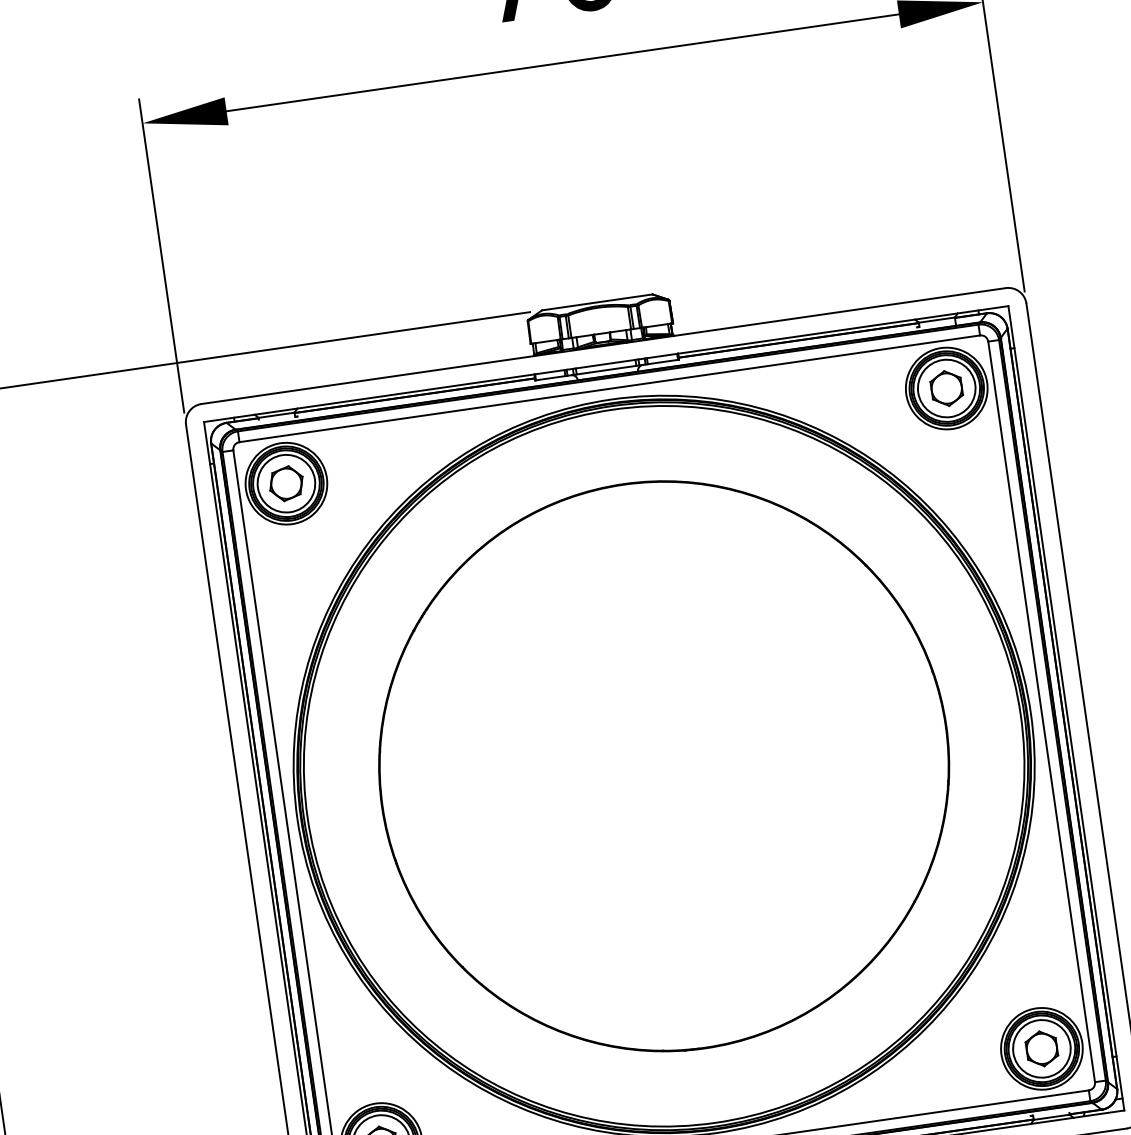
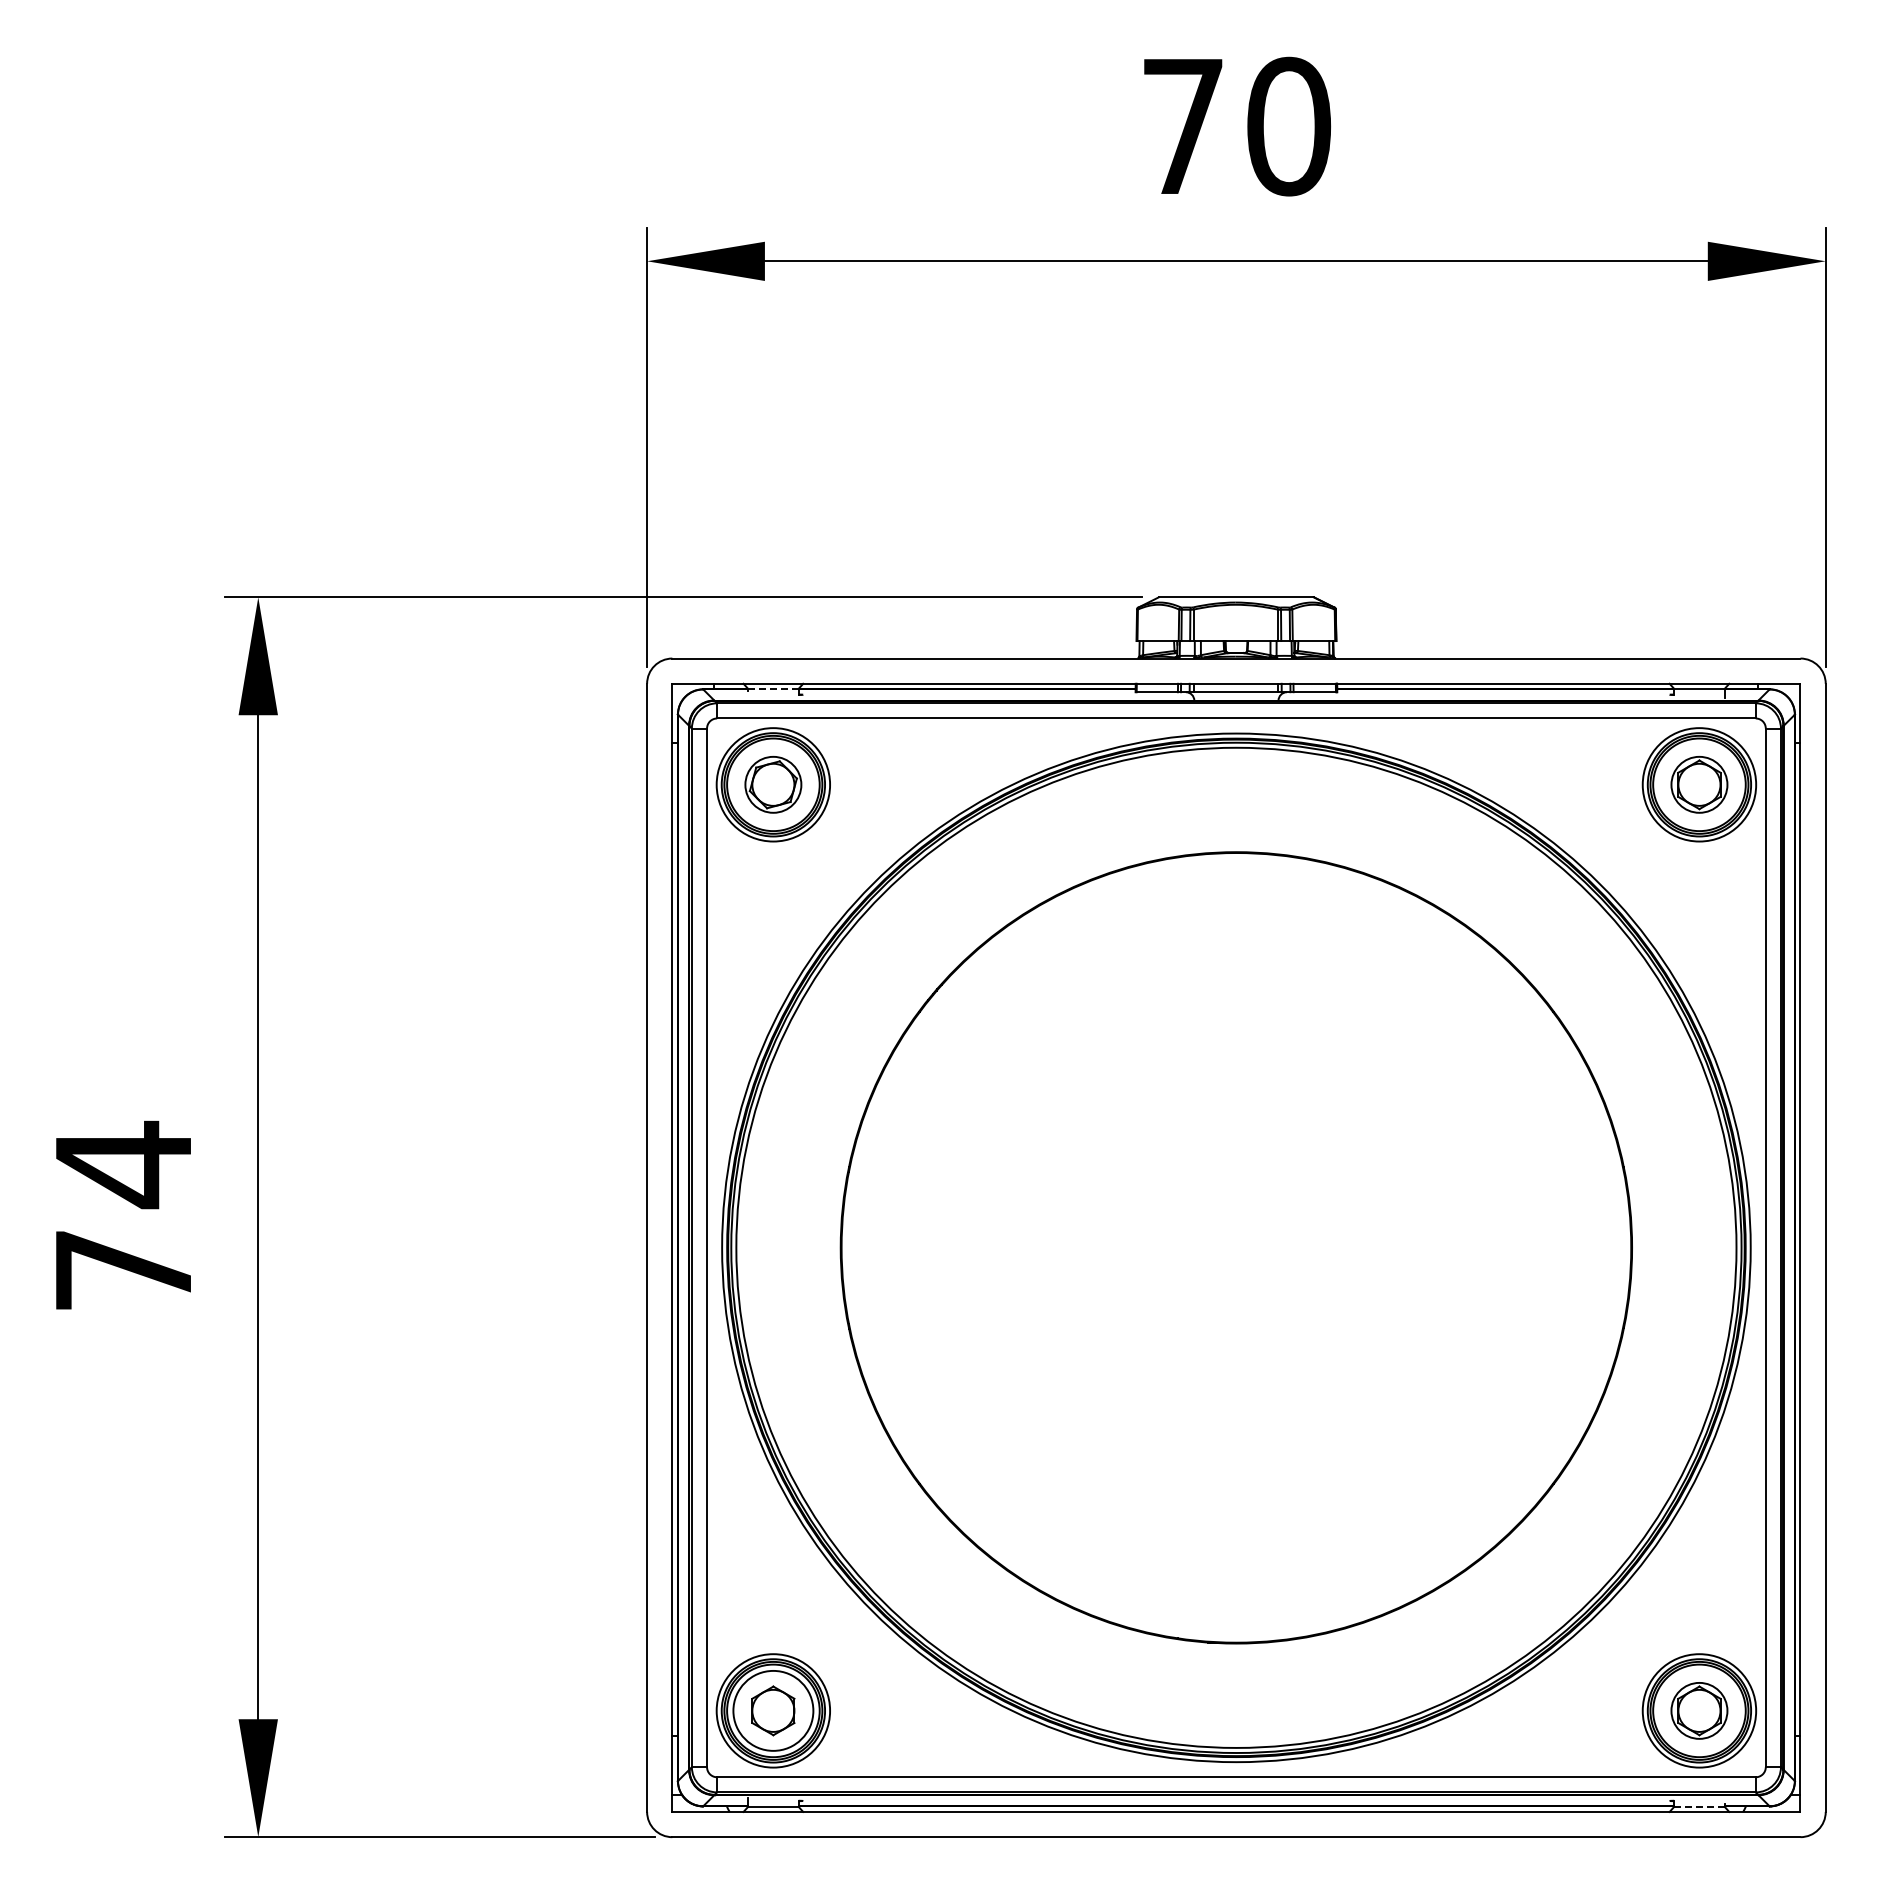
circle: (946, 388) -> (1699, 784), size x0.7
line: (275, 415) -> (772, 688), solid -> dashed
circle: (286, 483) -> (773, 784), size x0.7
circle: (1041, 1048) -> (1699, 1710), size x0.7
line: (1051, 1117) -> (1699, 1806), solid -> dashed

